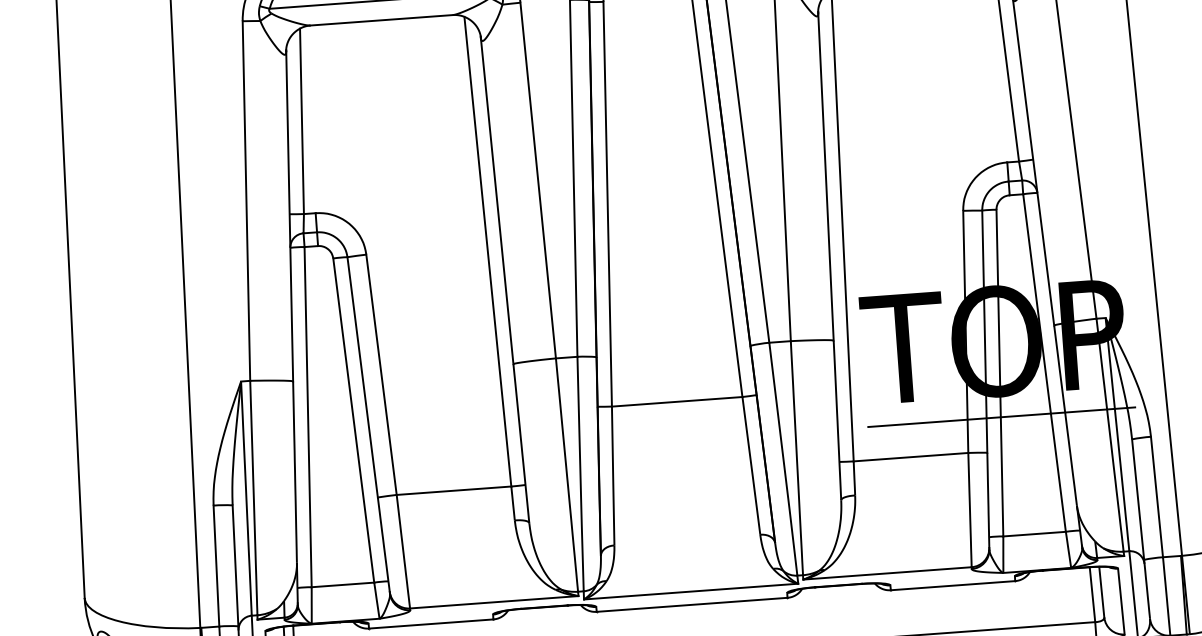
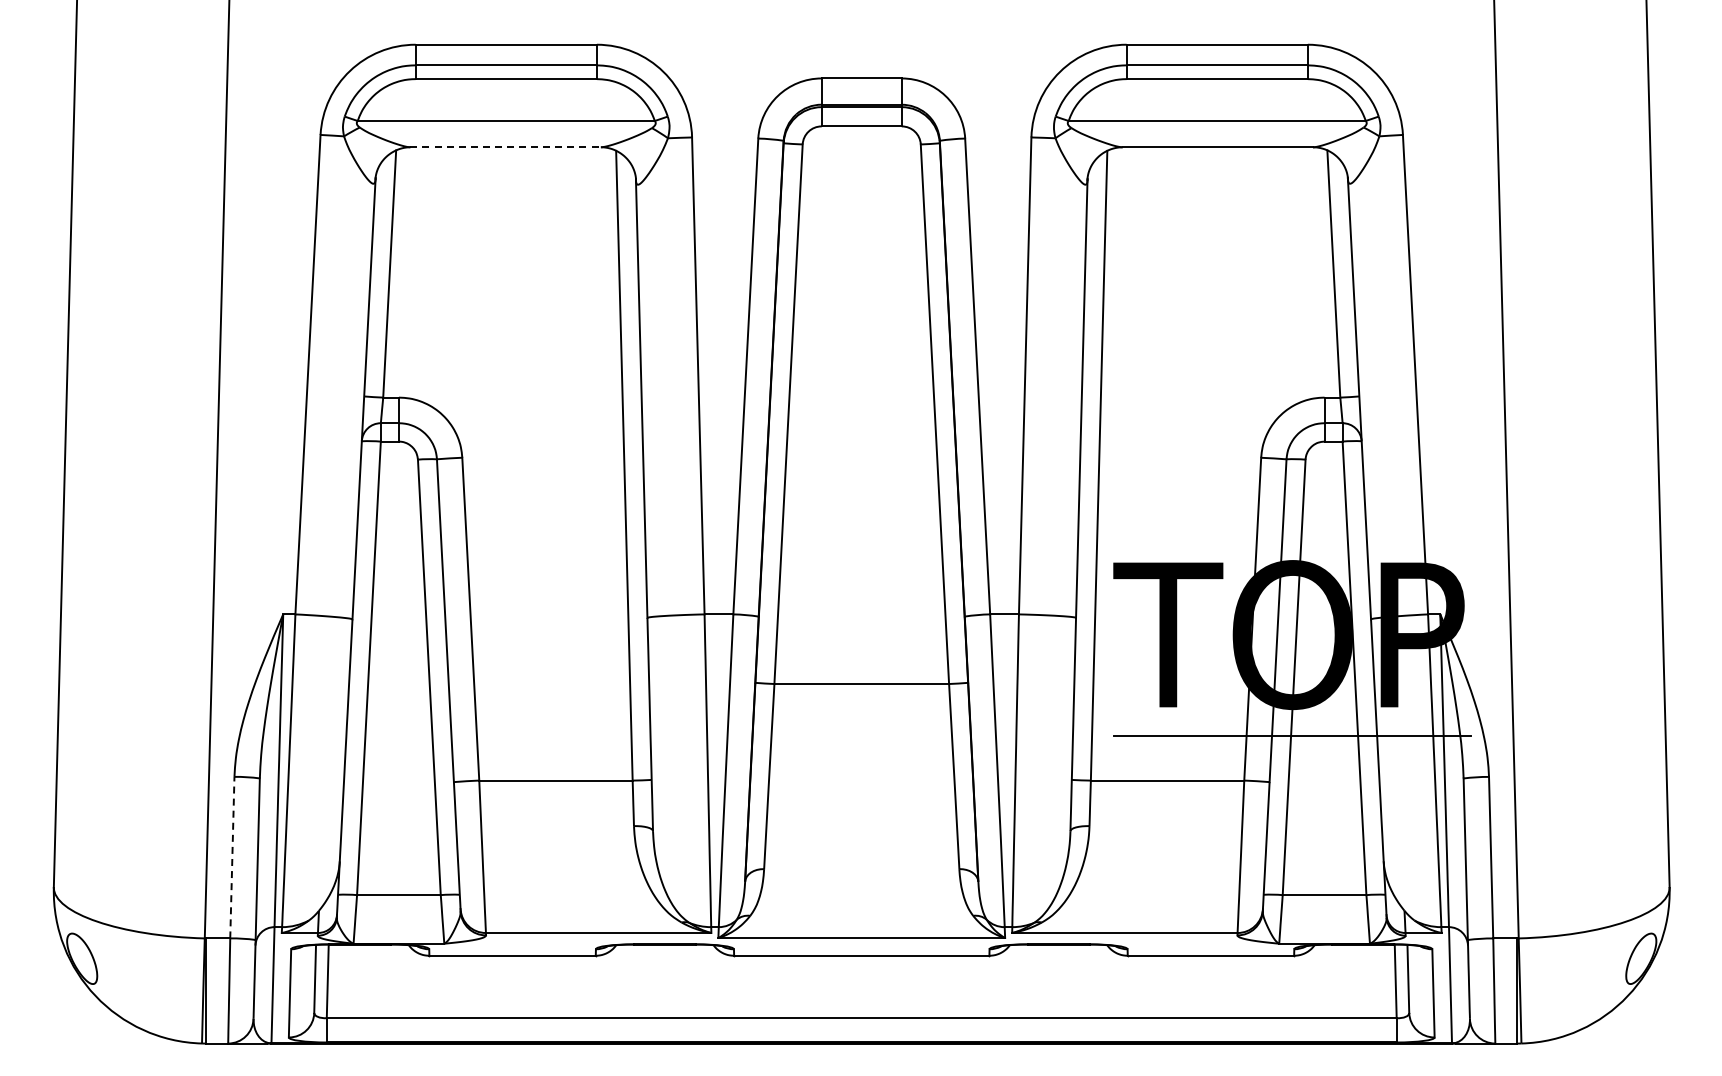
line: (382, 20) -> (506, 147), solid -> dashed
line: (216, 565) -> (232, 857), solid -> dashed

